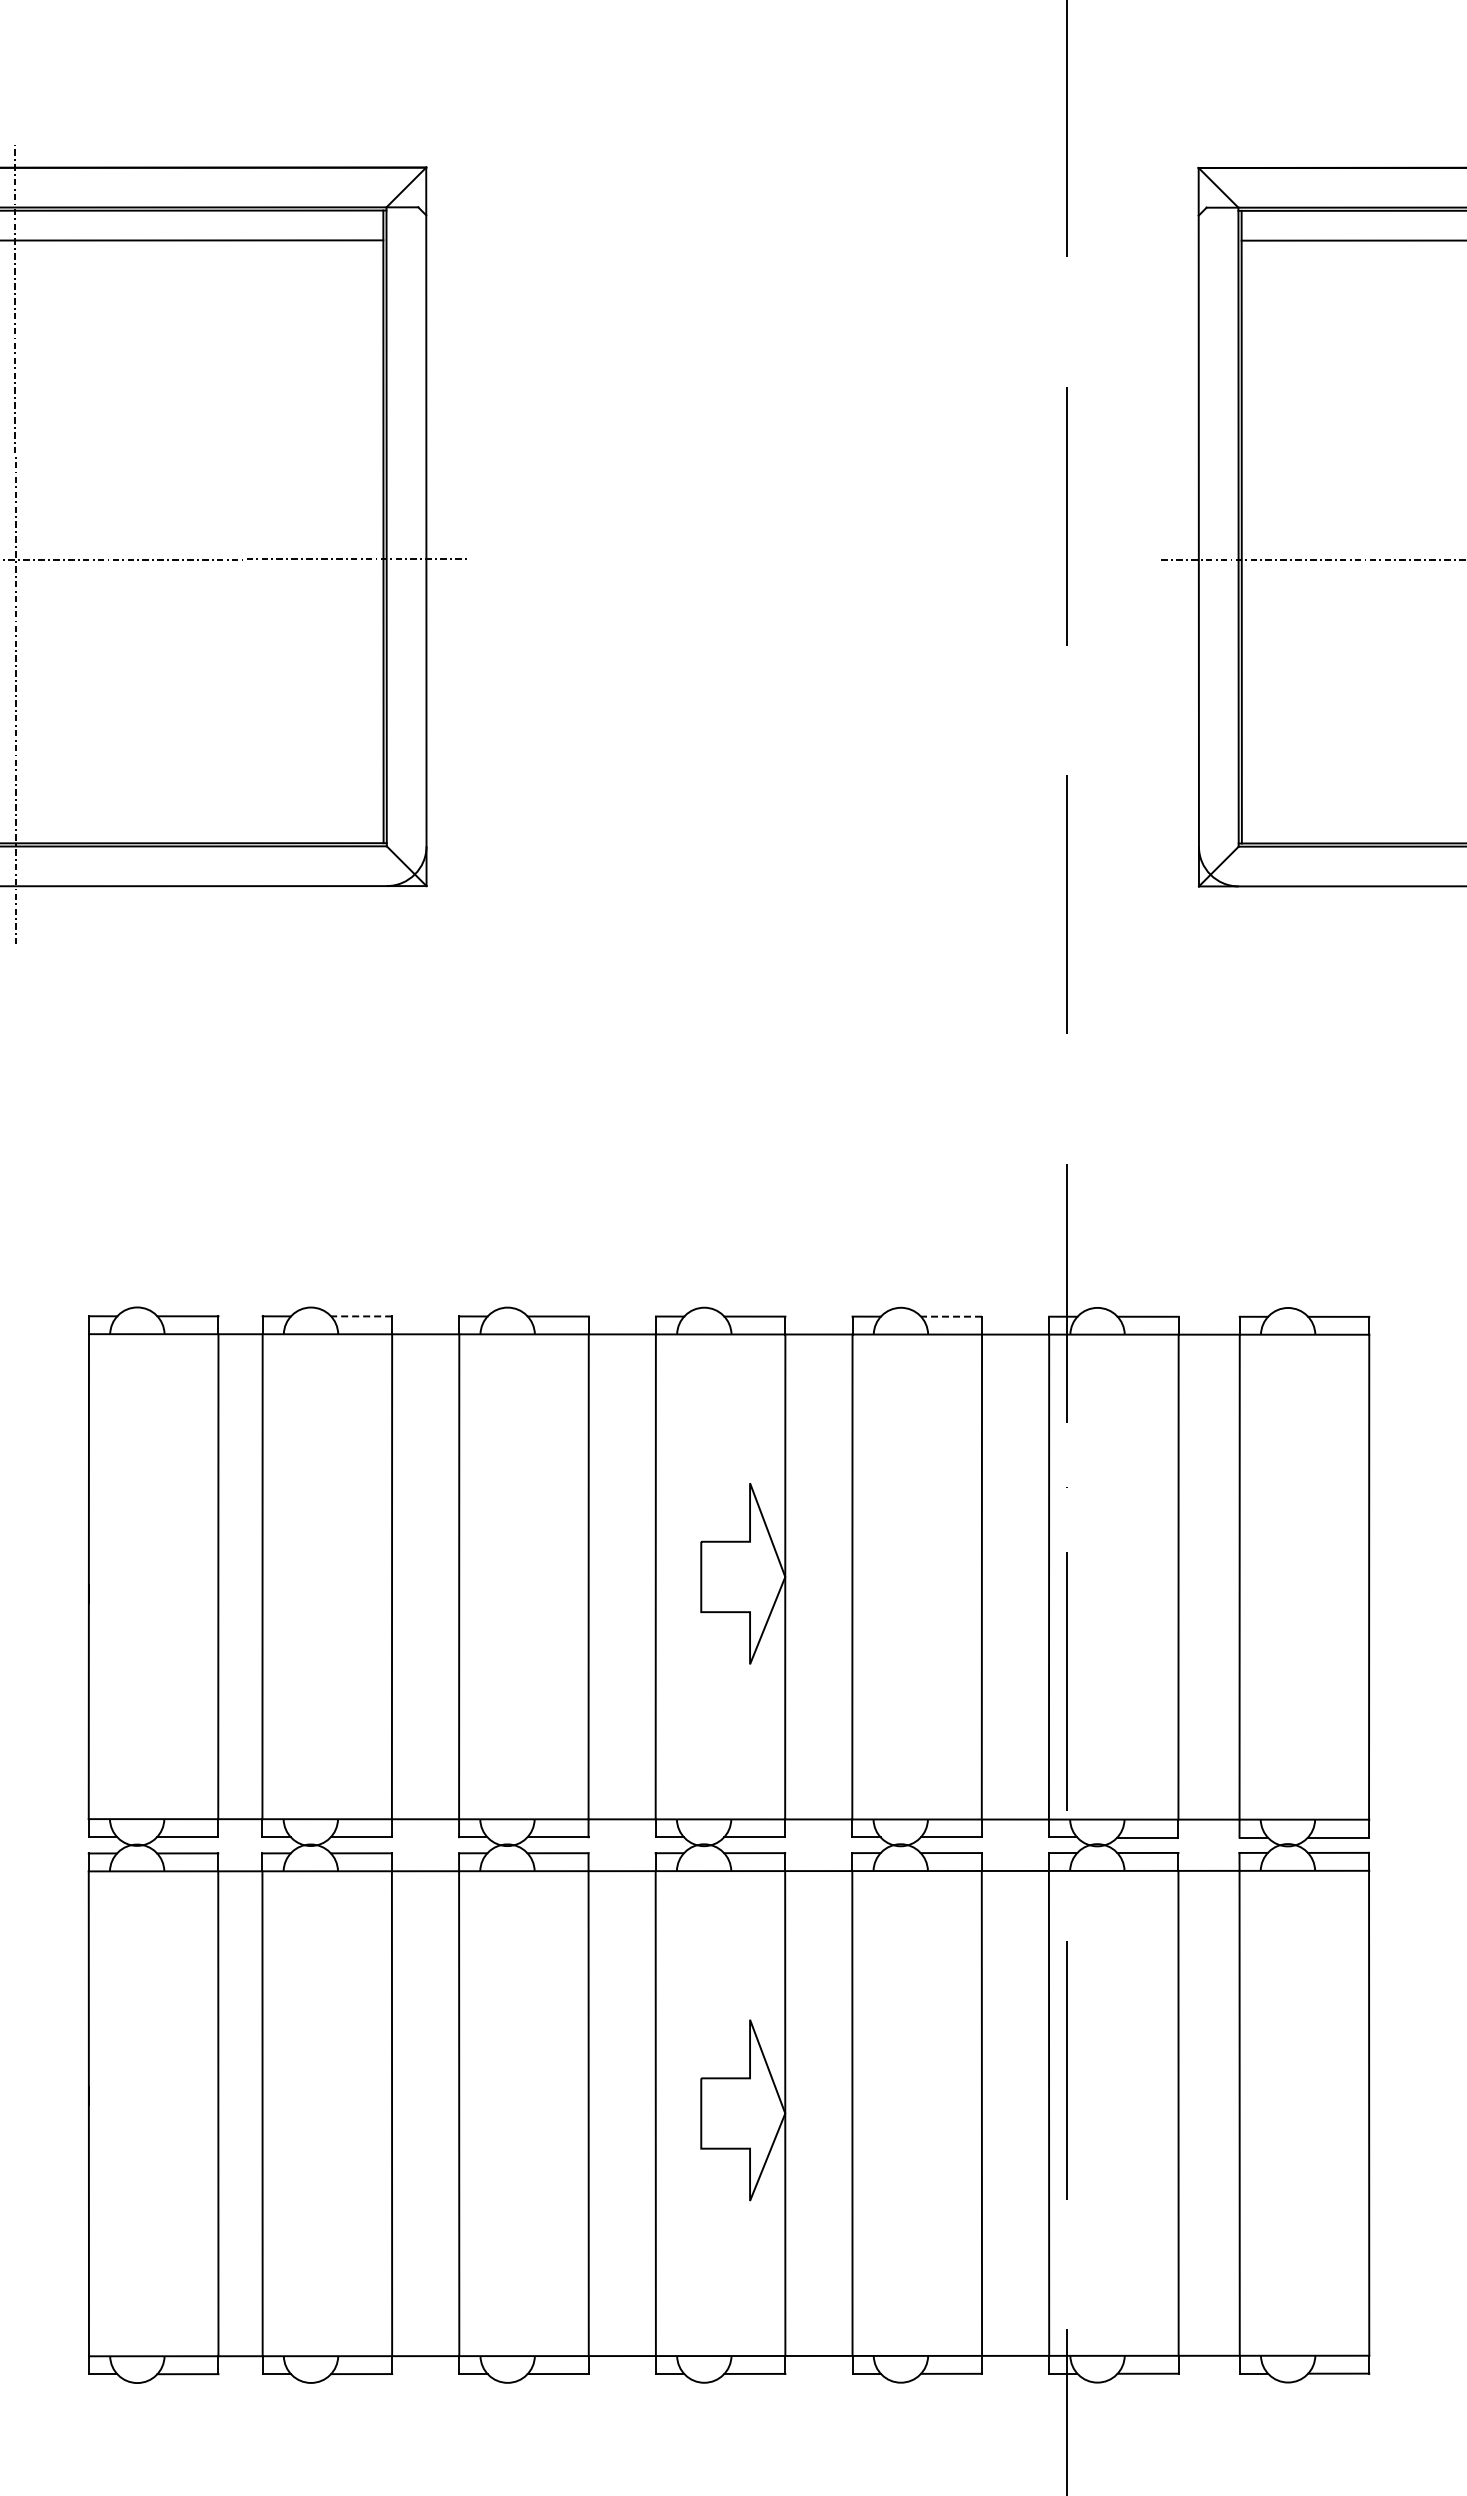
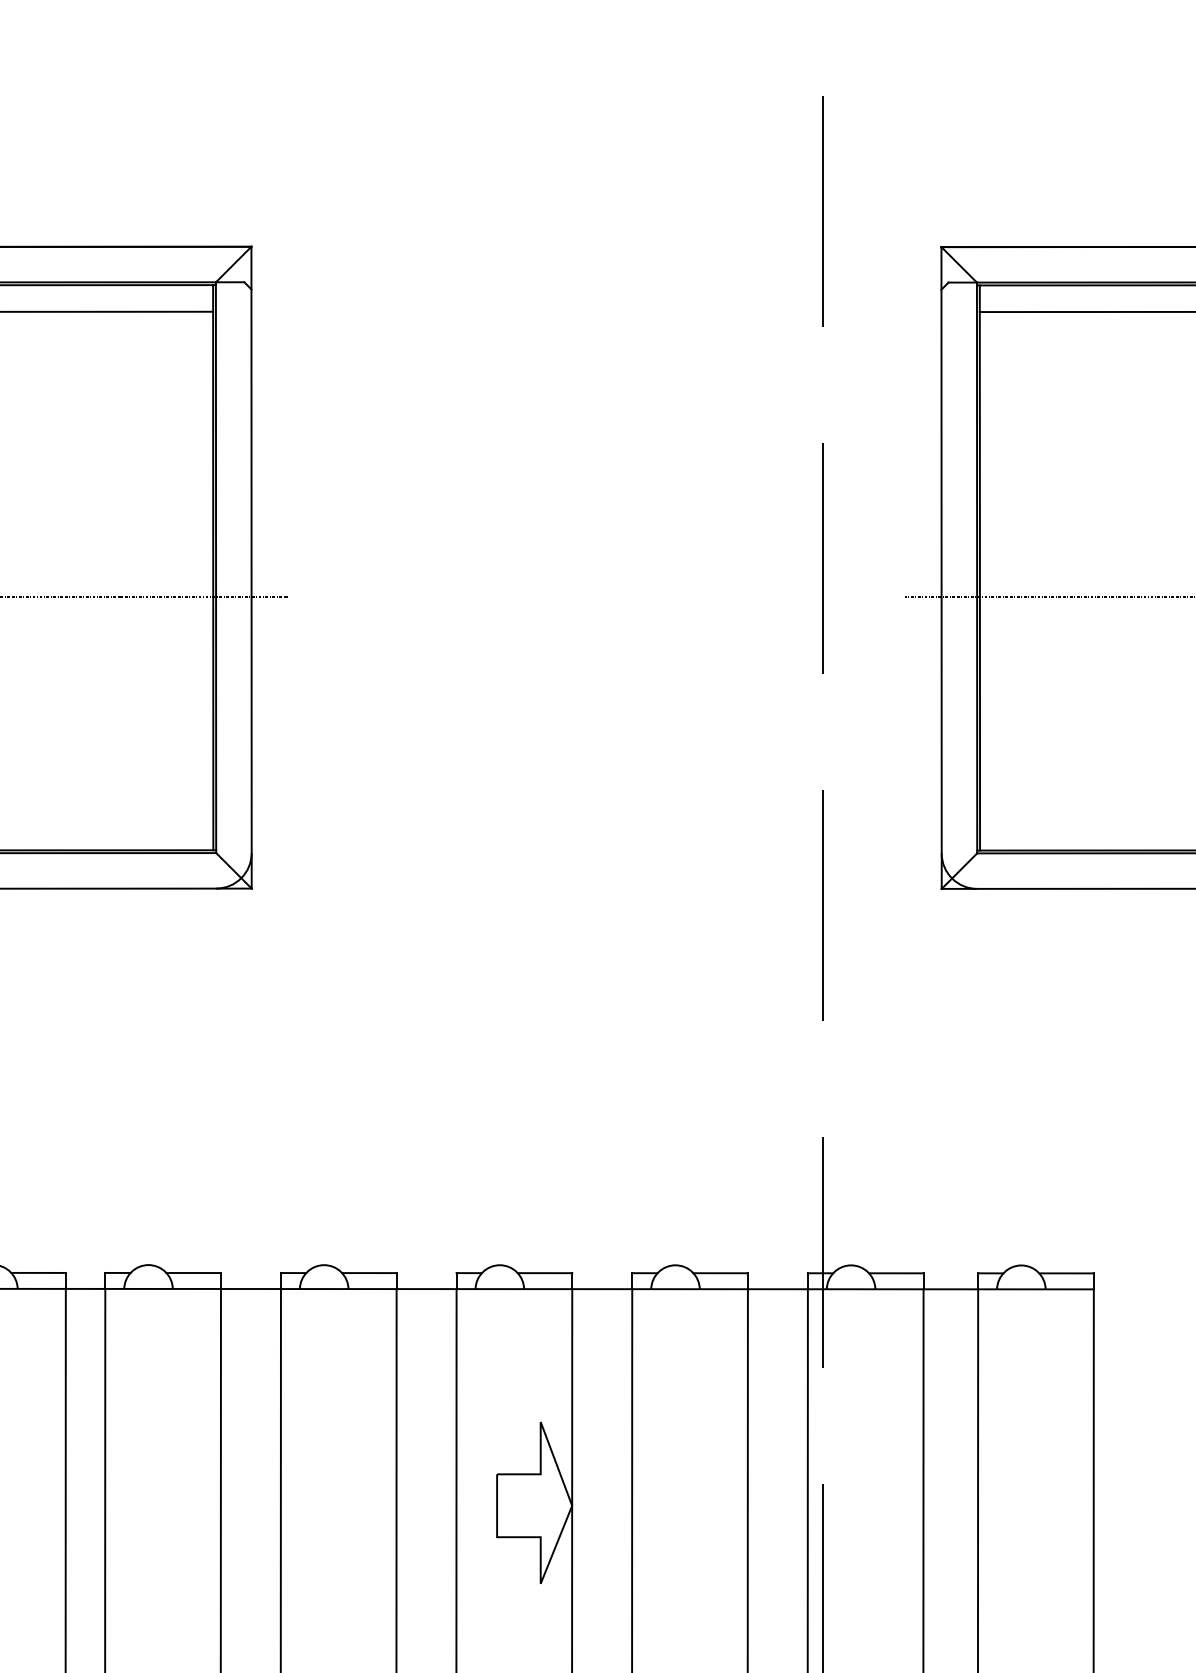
line: (361, 1316) -> (193, 1273), dashed -> solid
line: (951, 1316) -> (720, 1273), dashed -> solid

